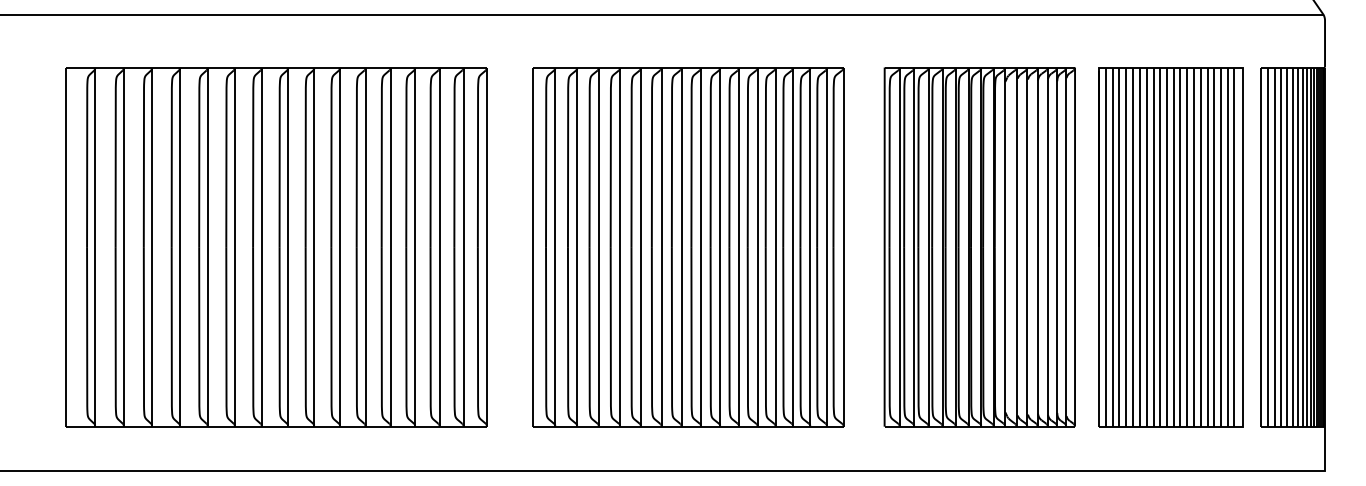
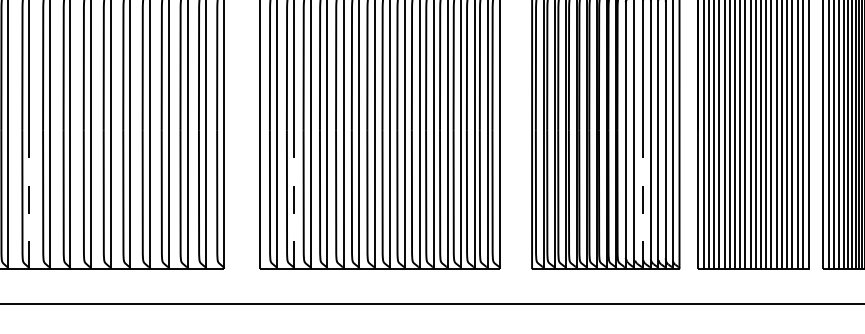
line: (234, 335) -> (28, 198), solid -> dashed
line: (577, 335) -> (294, 198), solid -> dashed
line: (1027, 335) -> (642, 198), solid -> dashed

